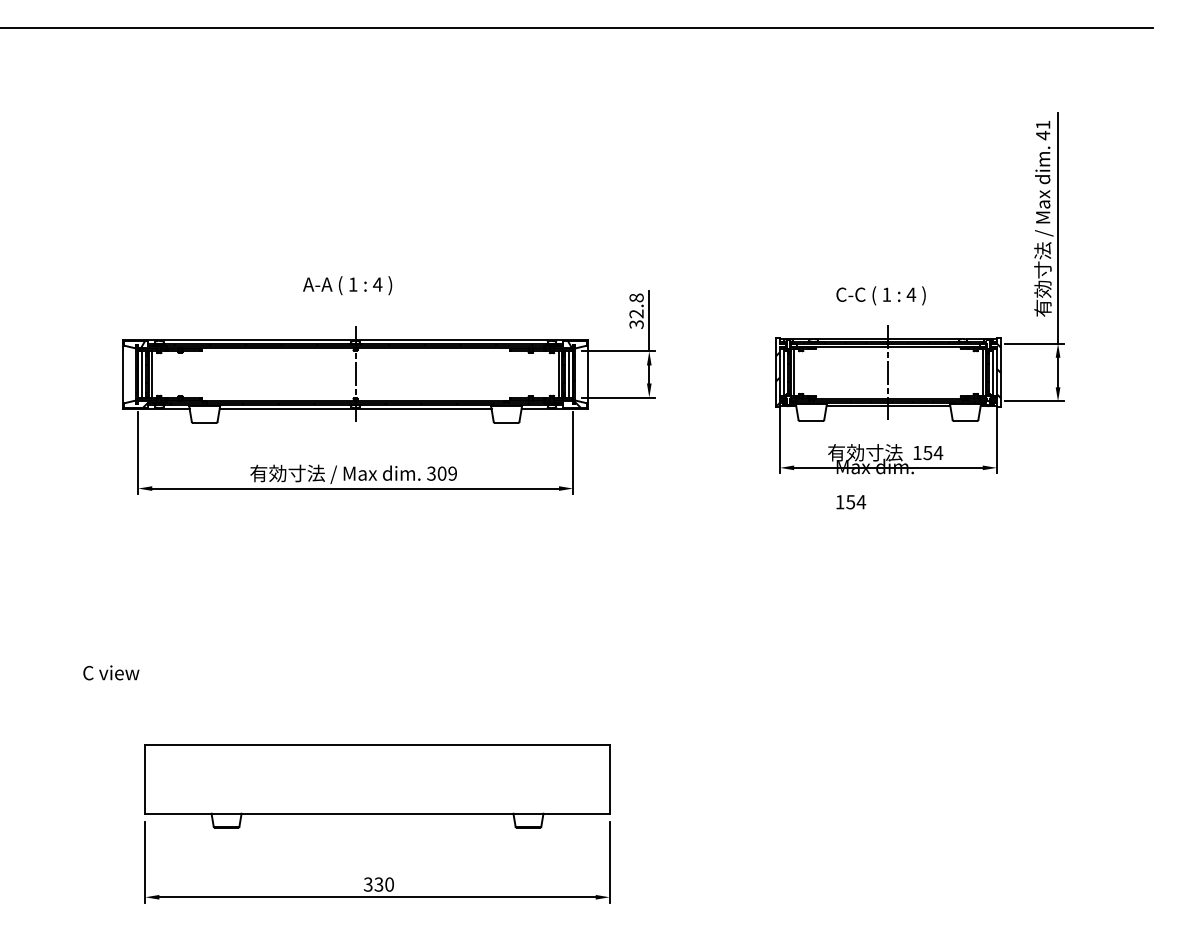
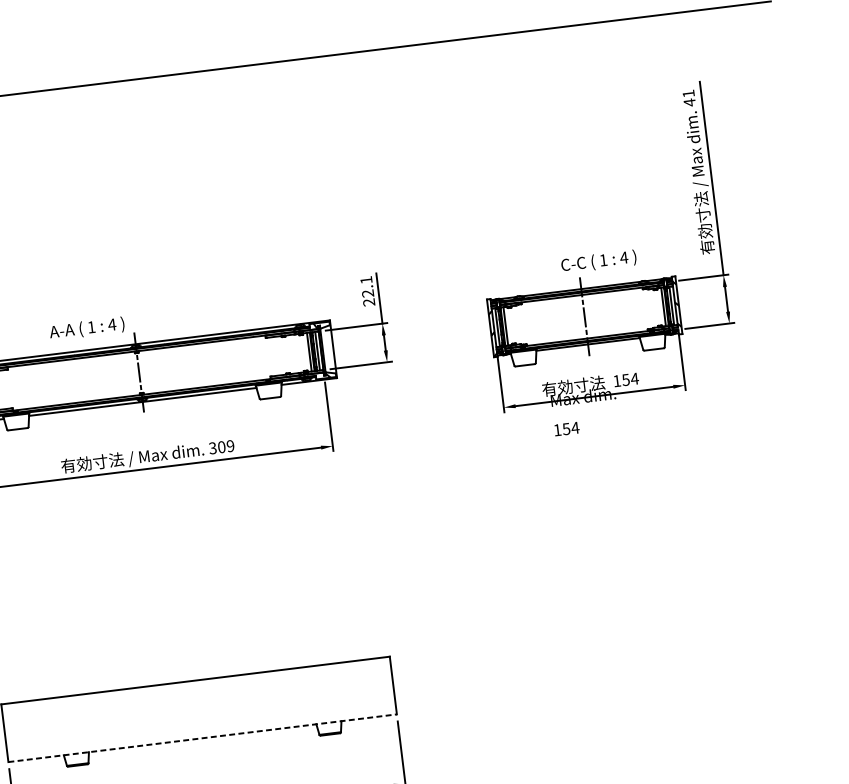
text: (347, 285) -> (86, 328), moved
text: (880, 295) -> (598, 261), moved
text: (636, 310) -> (367, 290), 32.8 -> 22.1
line: (378, 813) -> (203, 737), solid -> dashed

